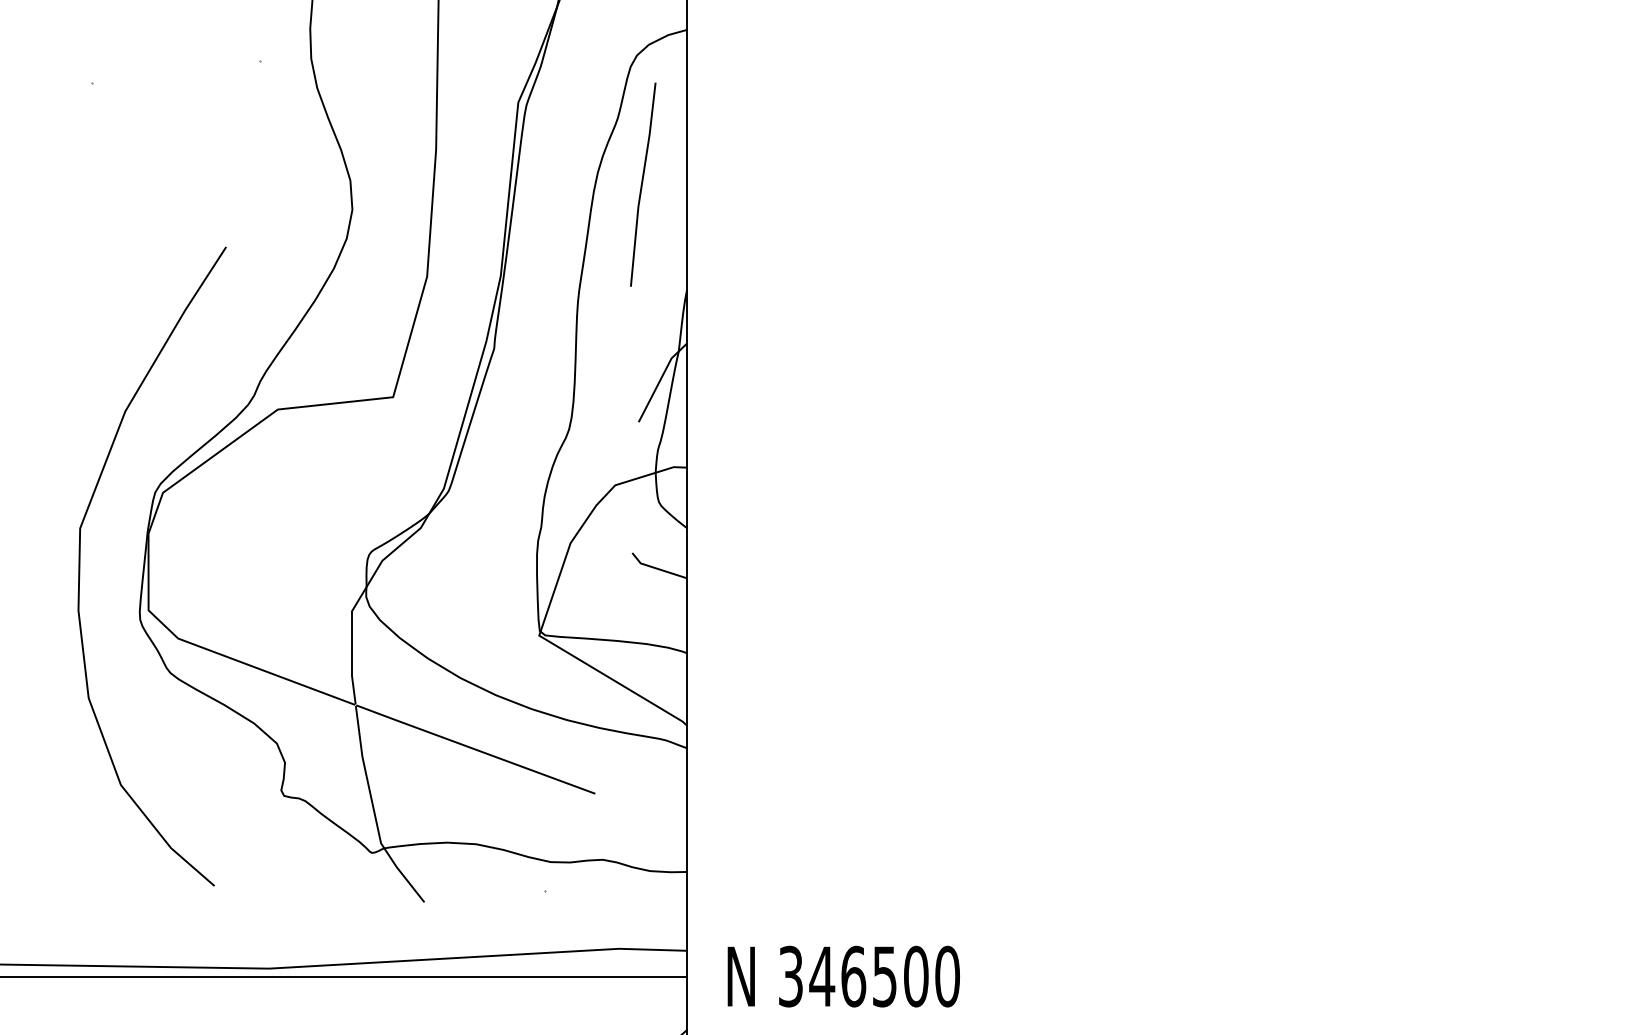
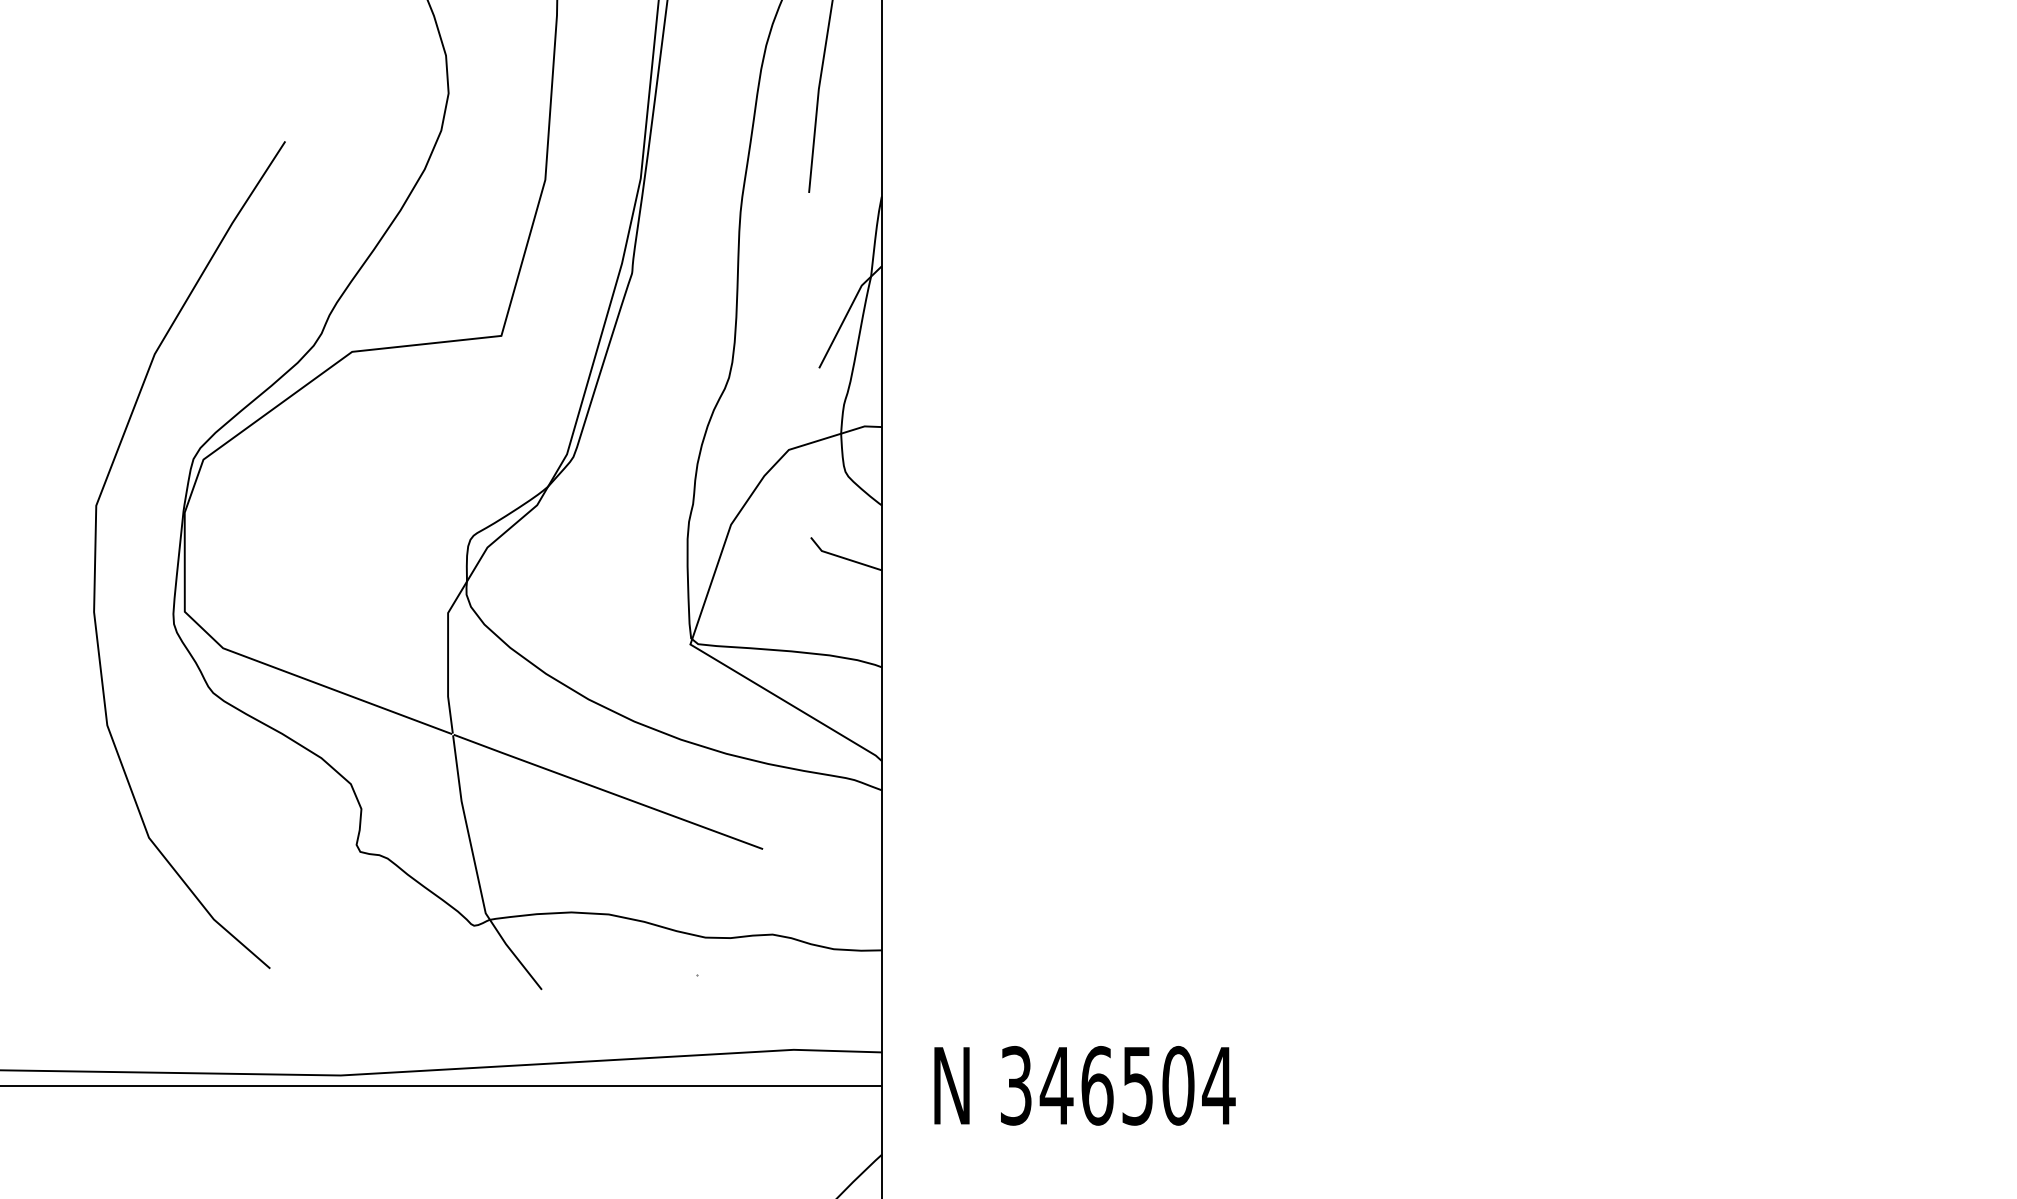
text: (947, 976) -> (1218, 1085), 346500 -> 346504

